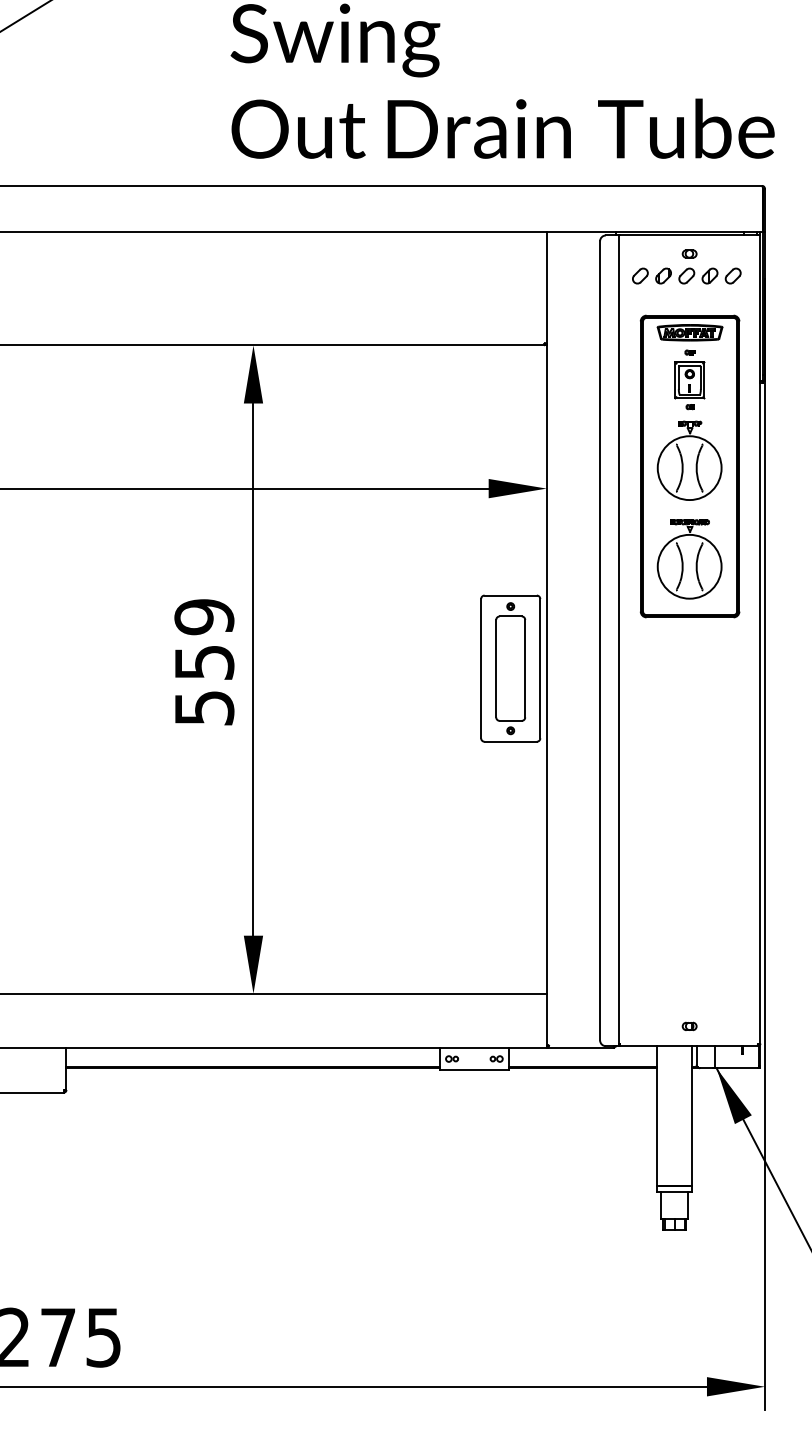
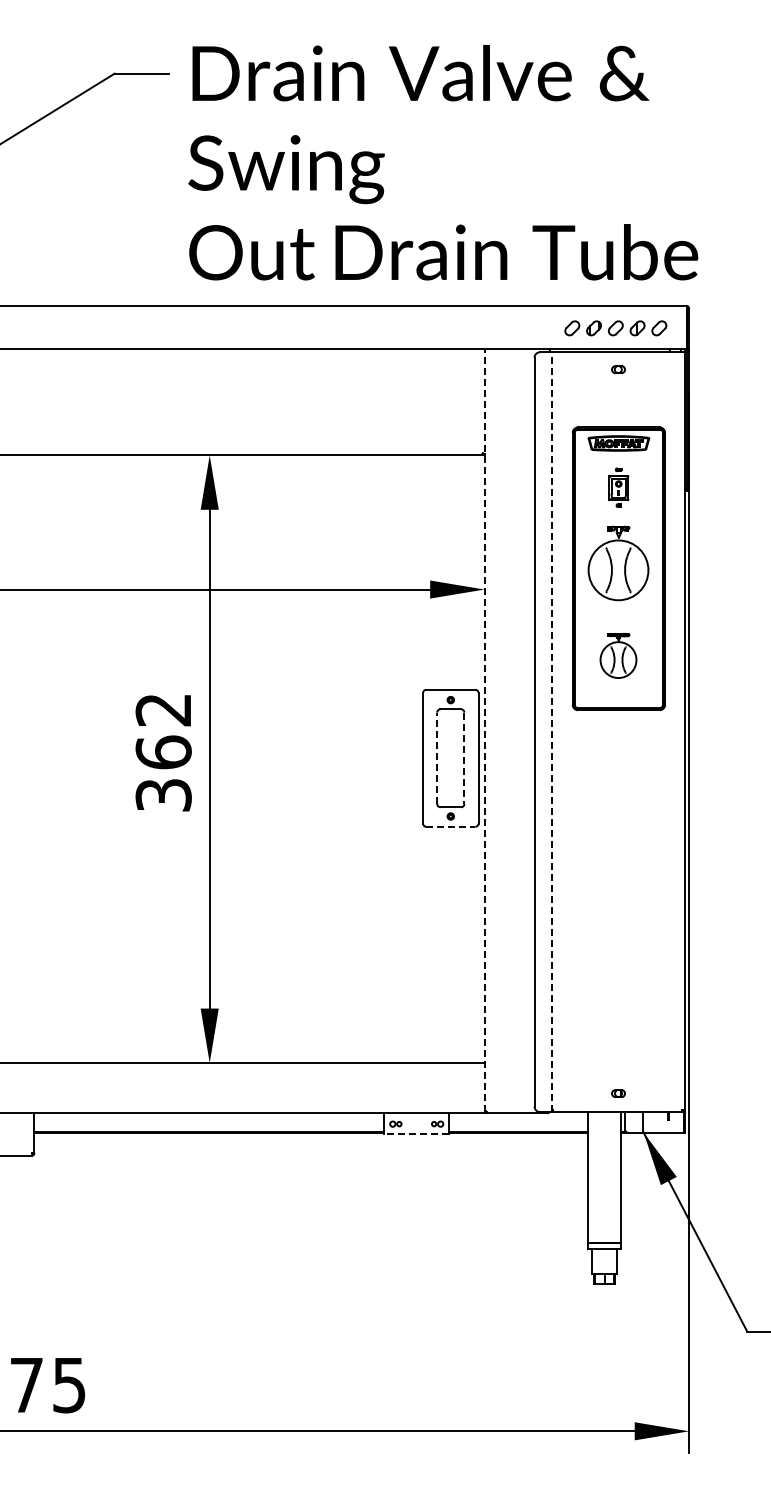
part: (686, 276) -> (615, 328), moved
part: (689, 379) -> (618, 487), size x0.7
part: (689, 558) -> (618, 655), size x0.6
line: (546, 639) -> (484, 730), solid -> dashed
line: (619, 641) -> (552, 732), solid -> dashed
text: (204, 662) -> (163, 752), 559 -> 362
line: (496, 668) -> (437, 758), solid -> dashed
line: (525, 668) -> (464, 758), solid -> dashed
line: (511, 741) -> (451, 826), solid -> dashed
line: (474, 1070) -> (416, 1134), solid -> dashed

